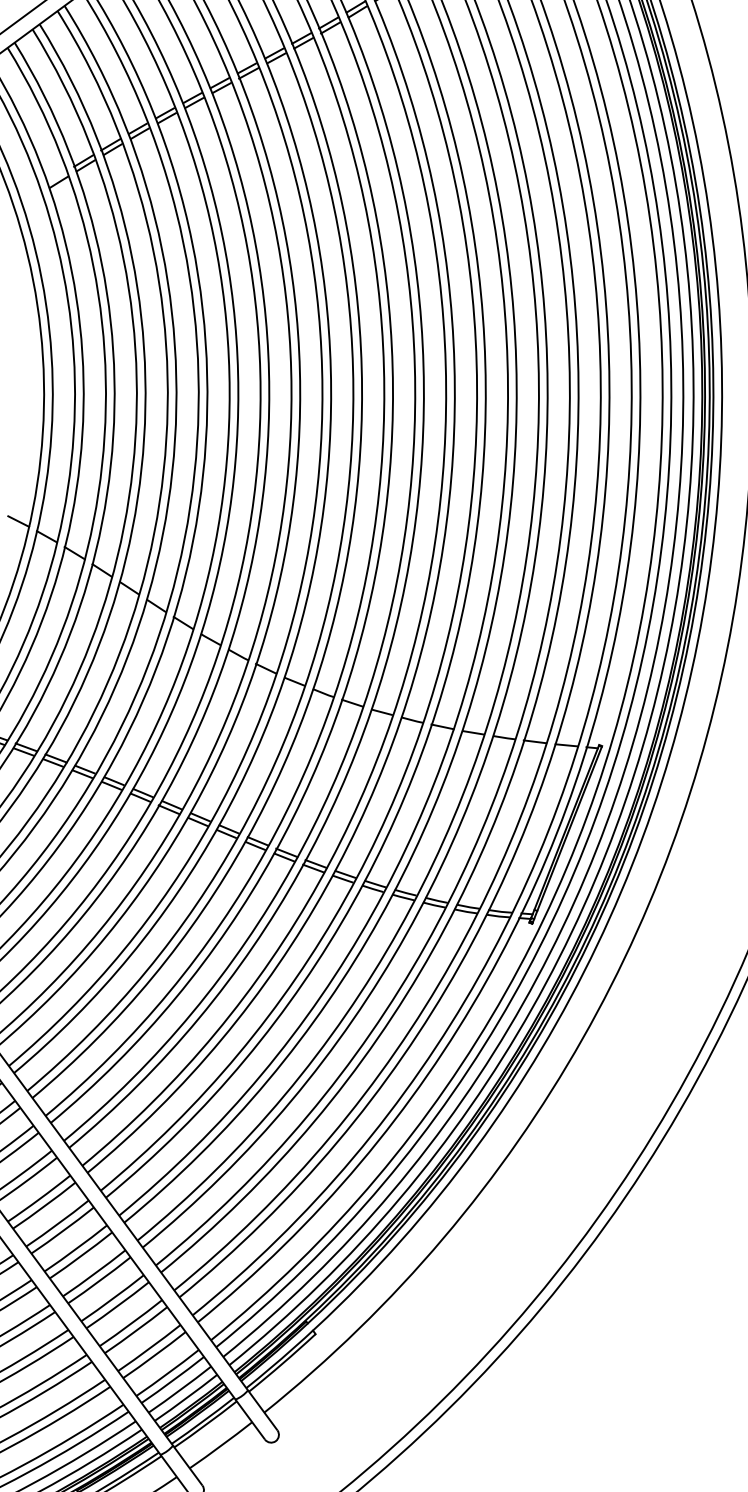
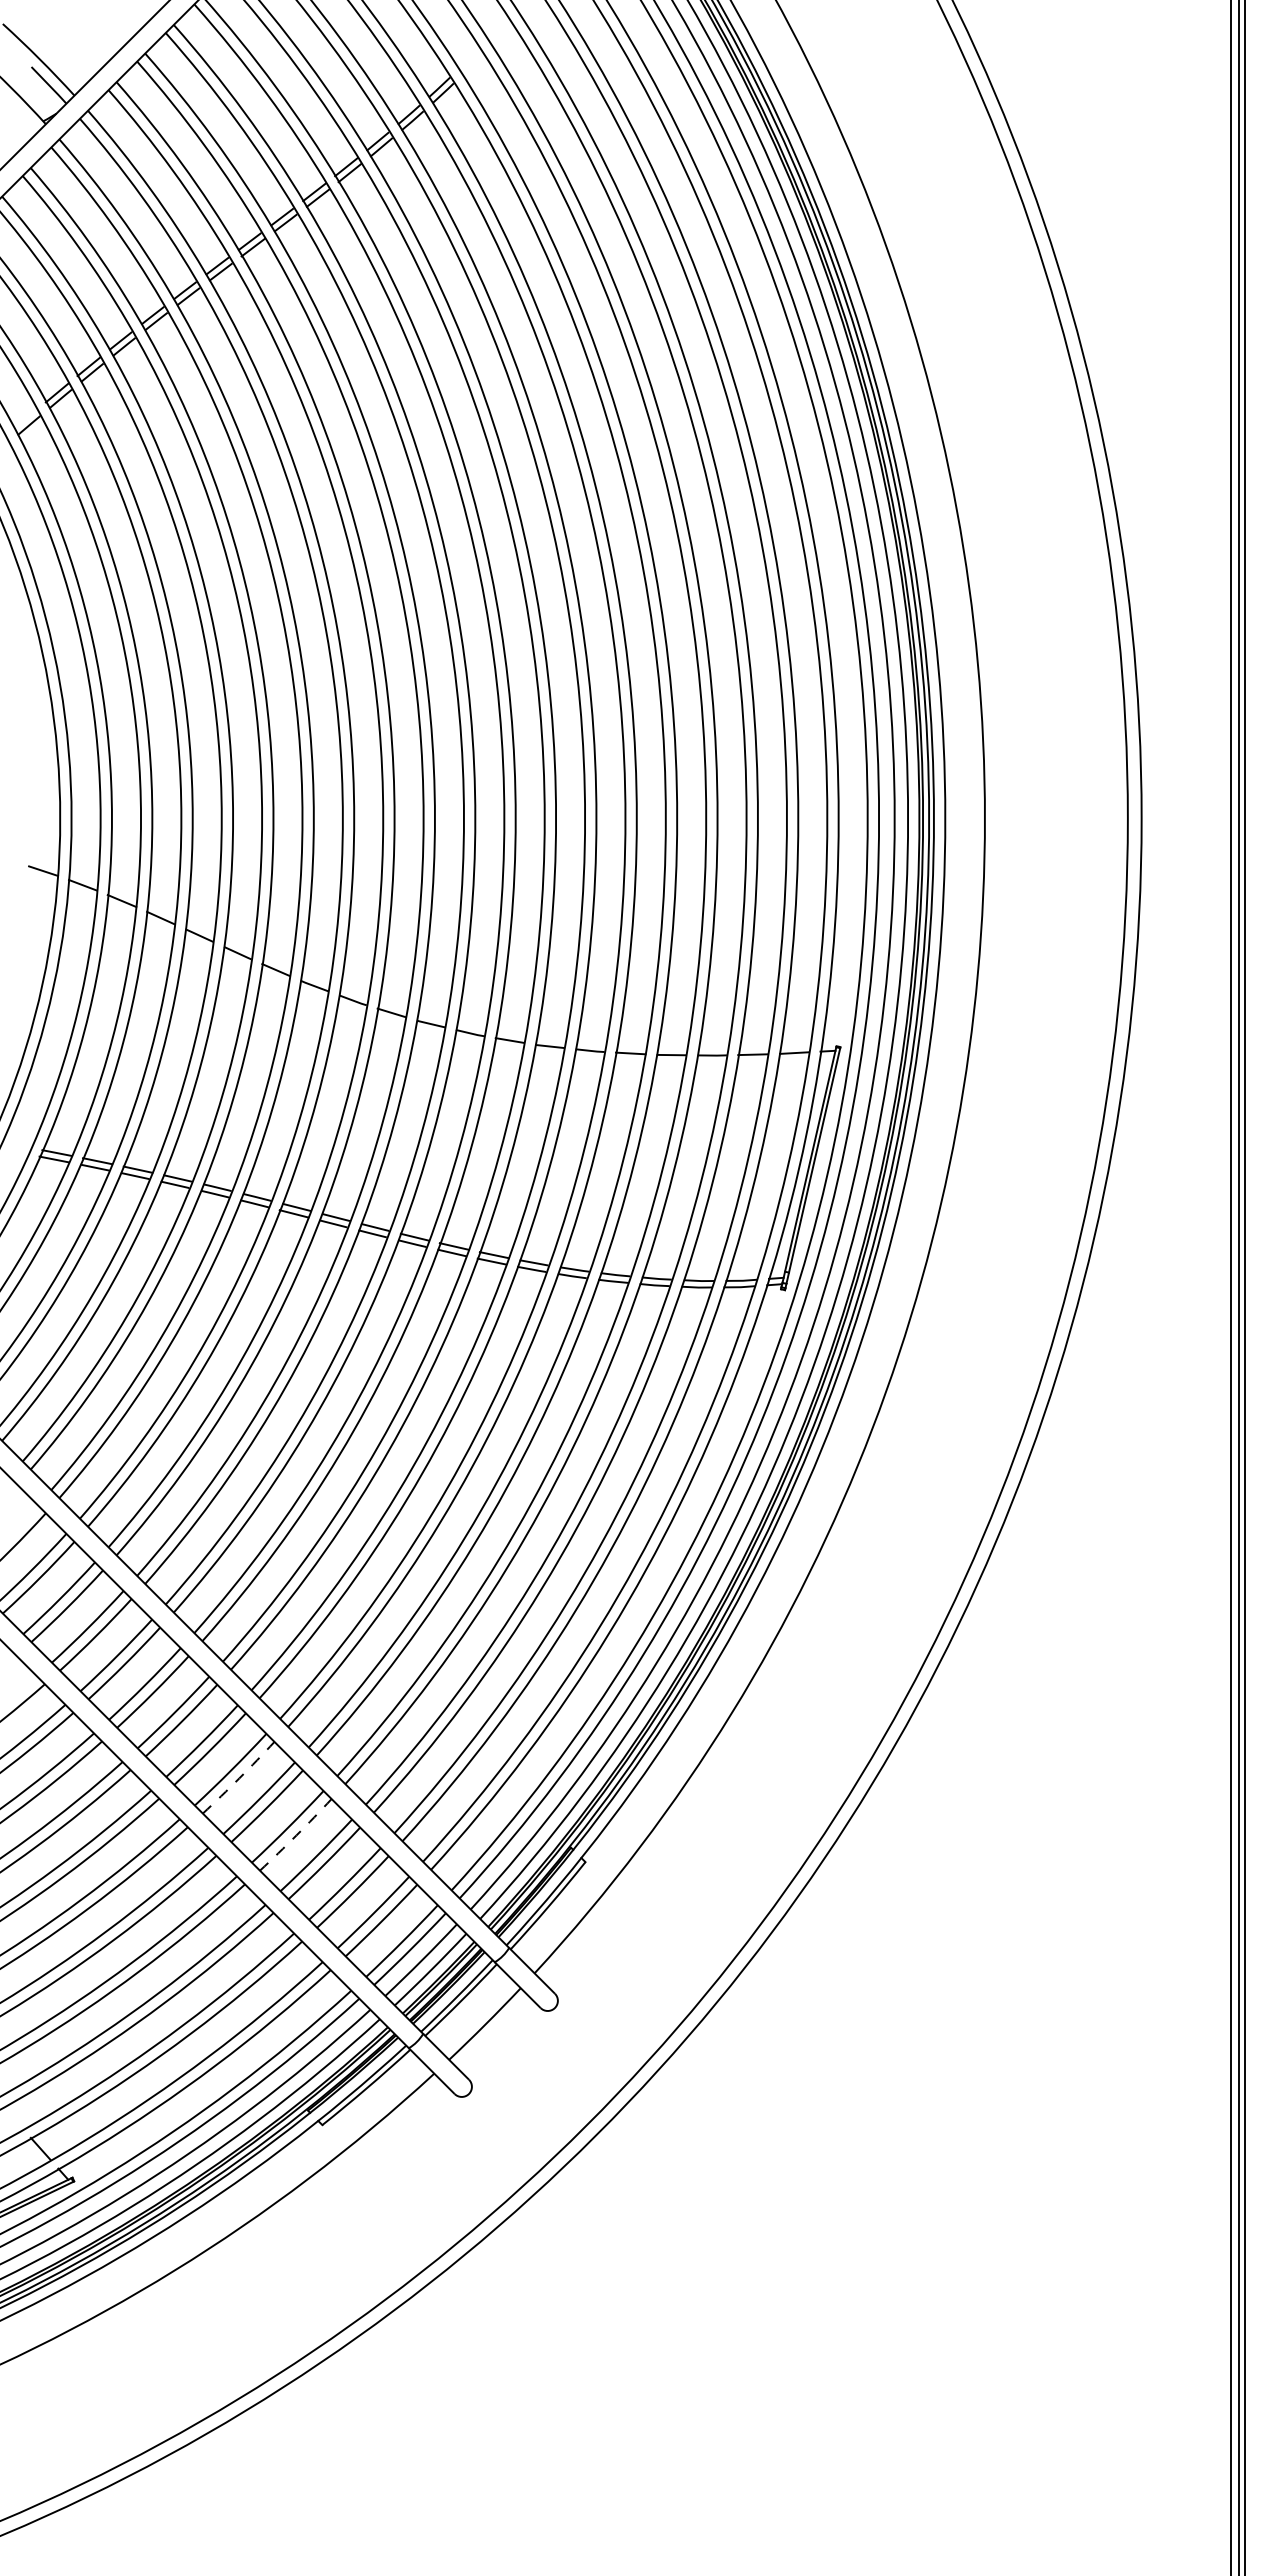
arc: (63, 1231) -> (239, 1778), solid -> dashed
arc: (99, 1280) -> (296, 1835), solid -> dashed

